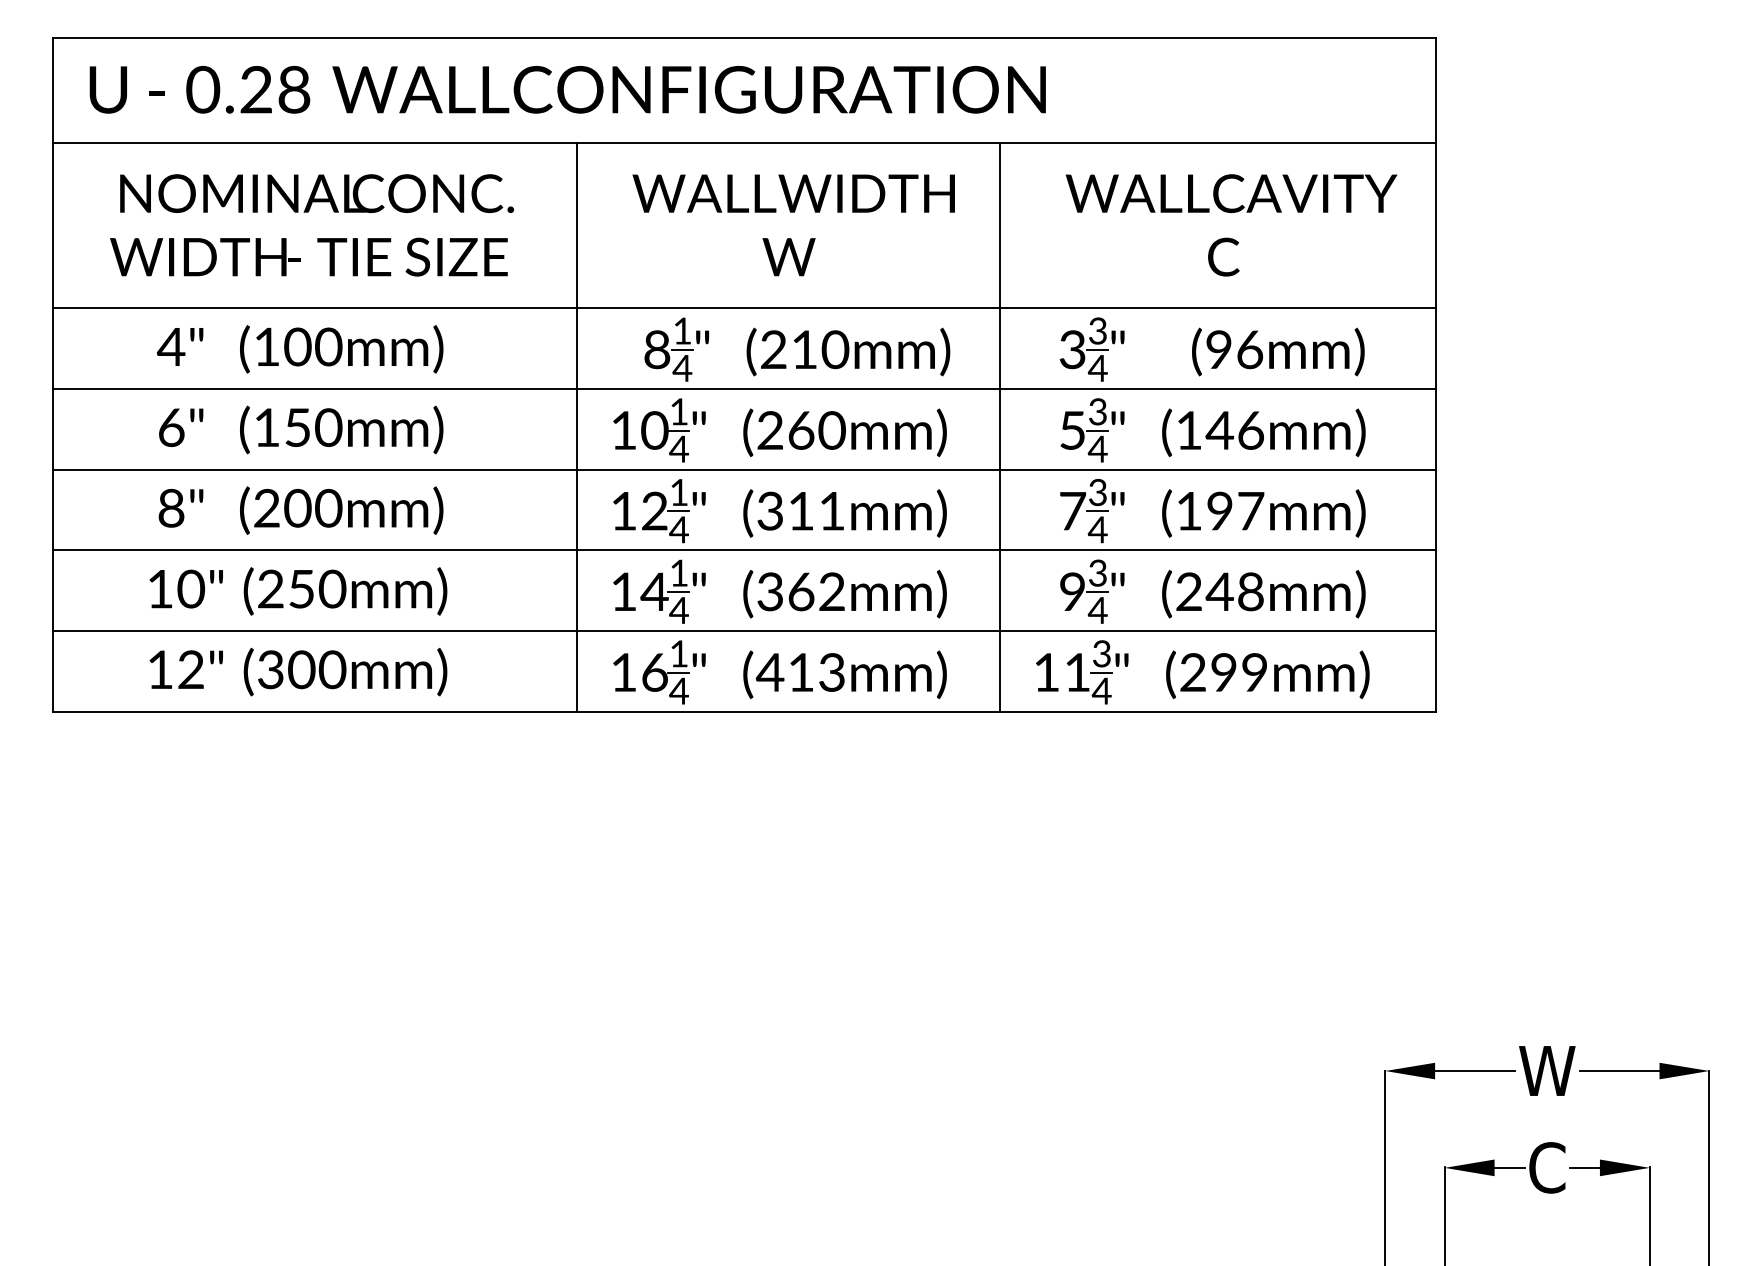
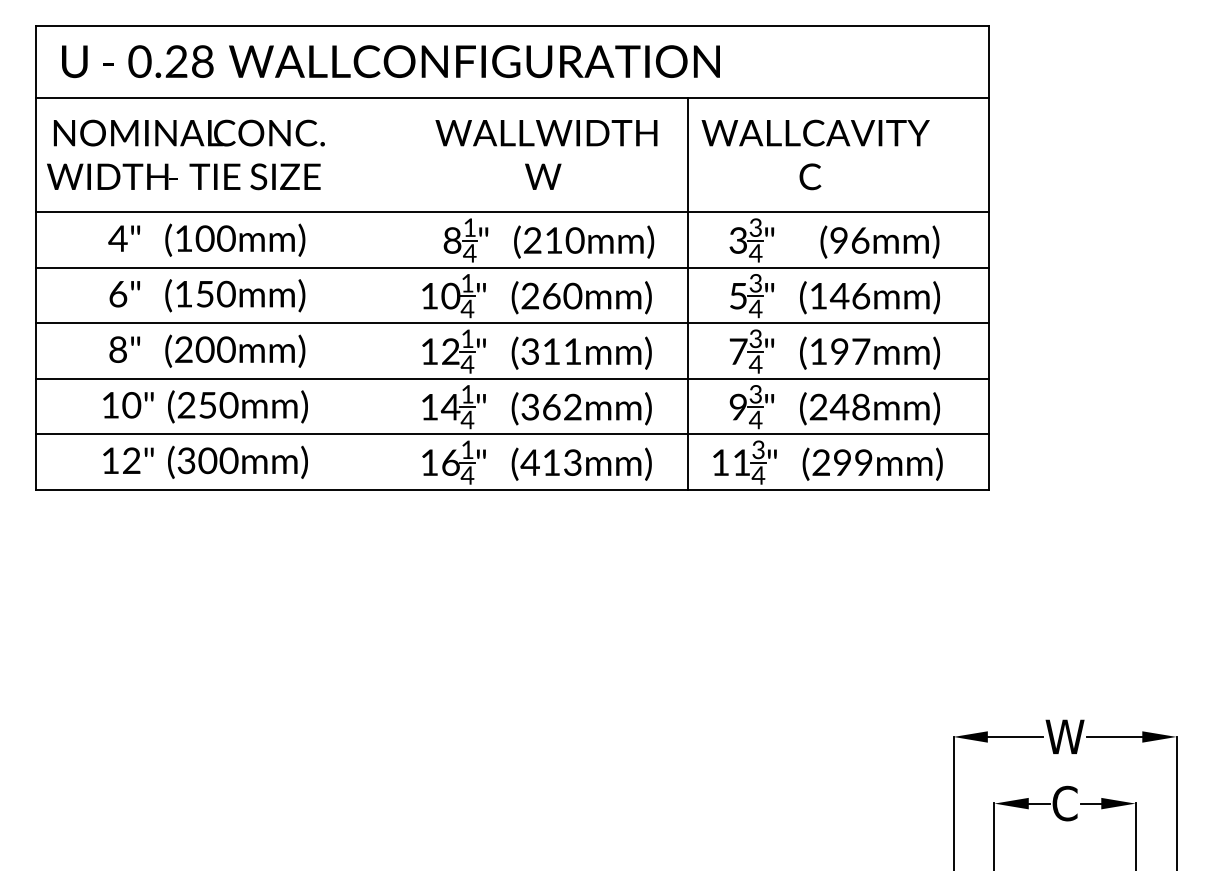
text: (311, 224) -> (185, 154), moved
text: (1231, 224) -> (815, 154), moved
line: (577, 426) -> (397, 293), removed

